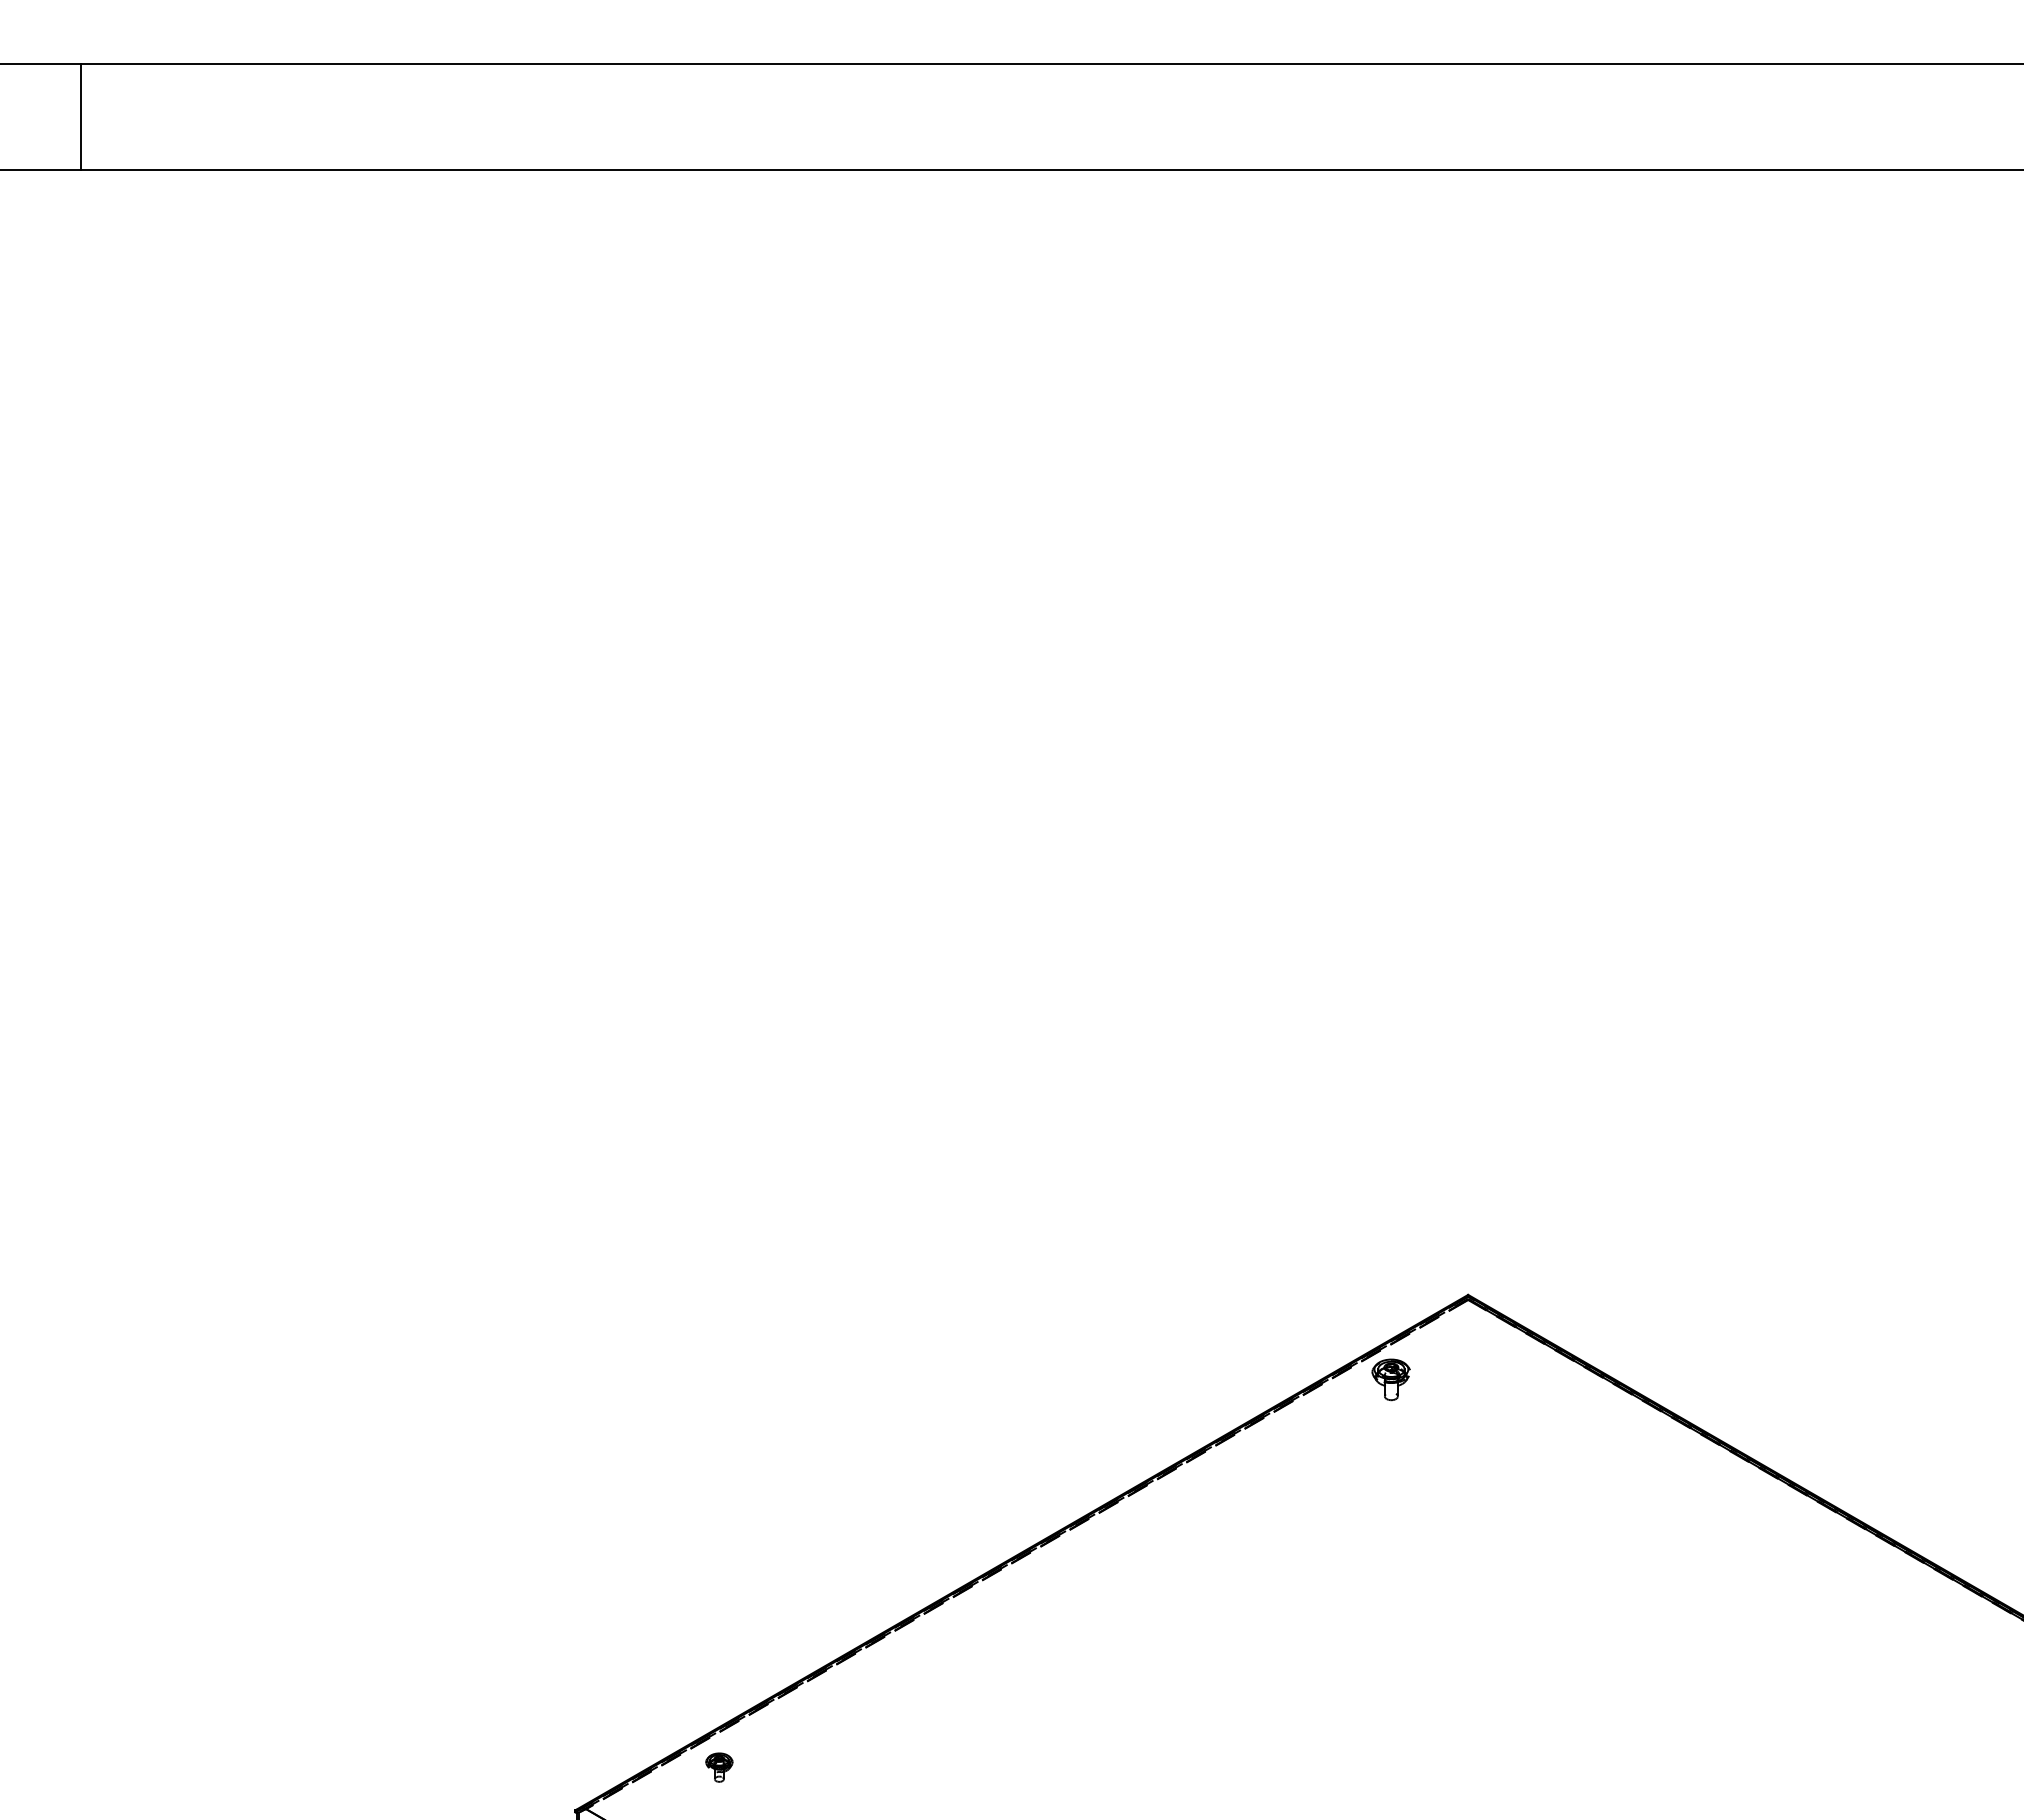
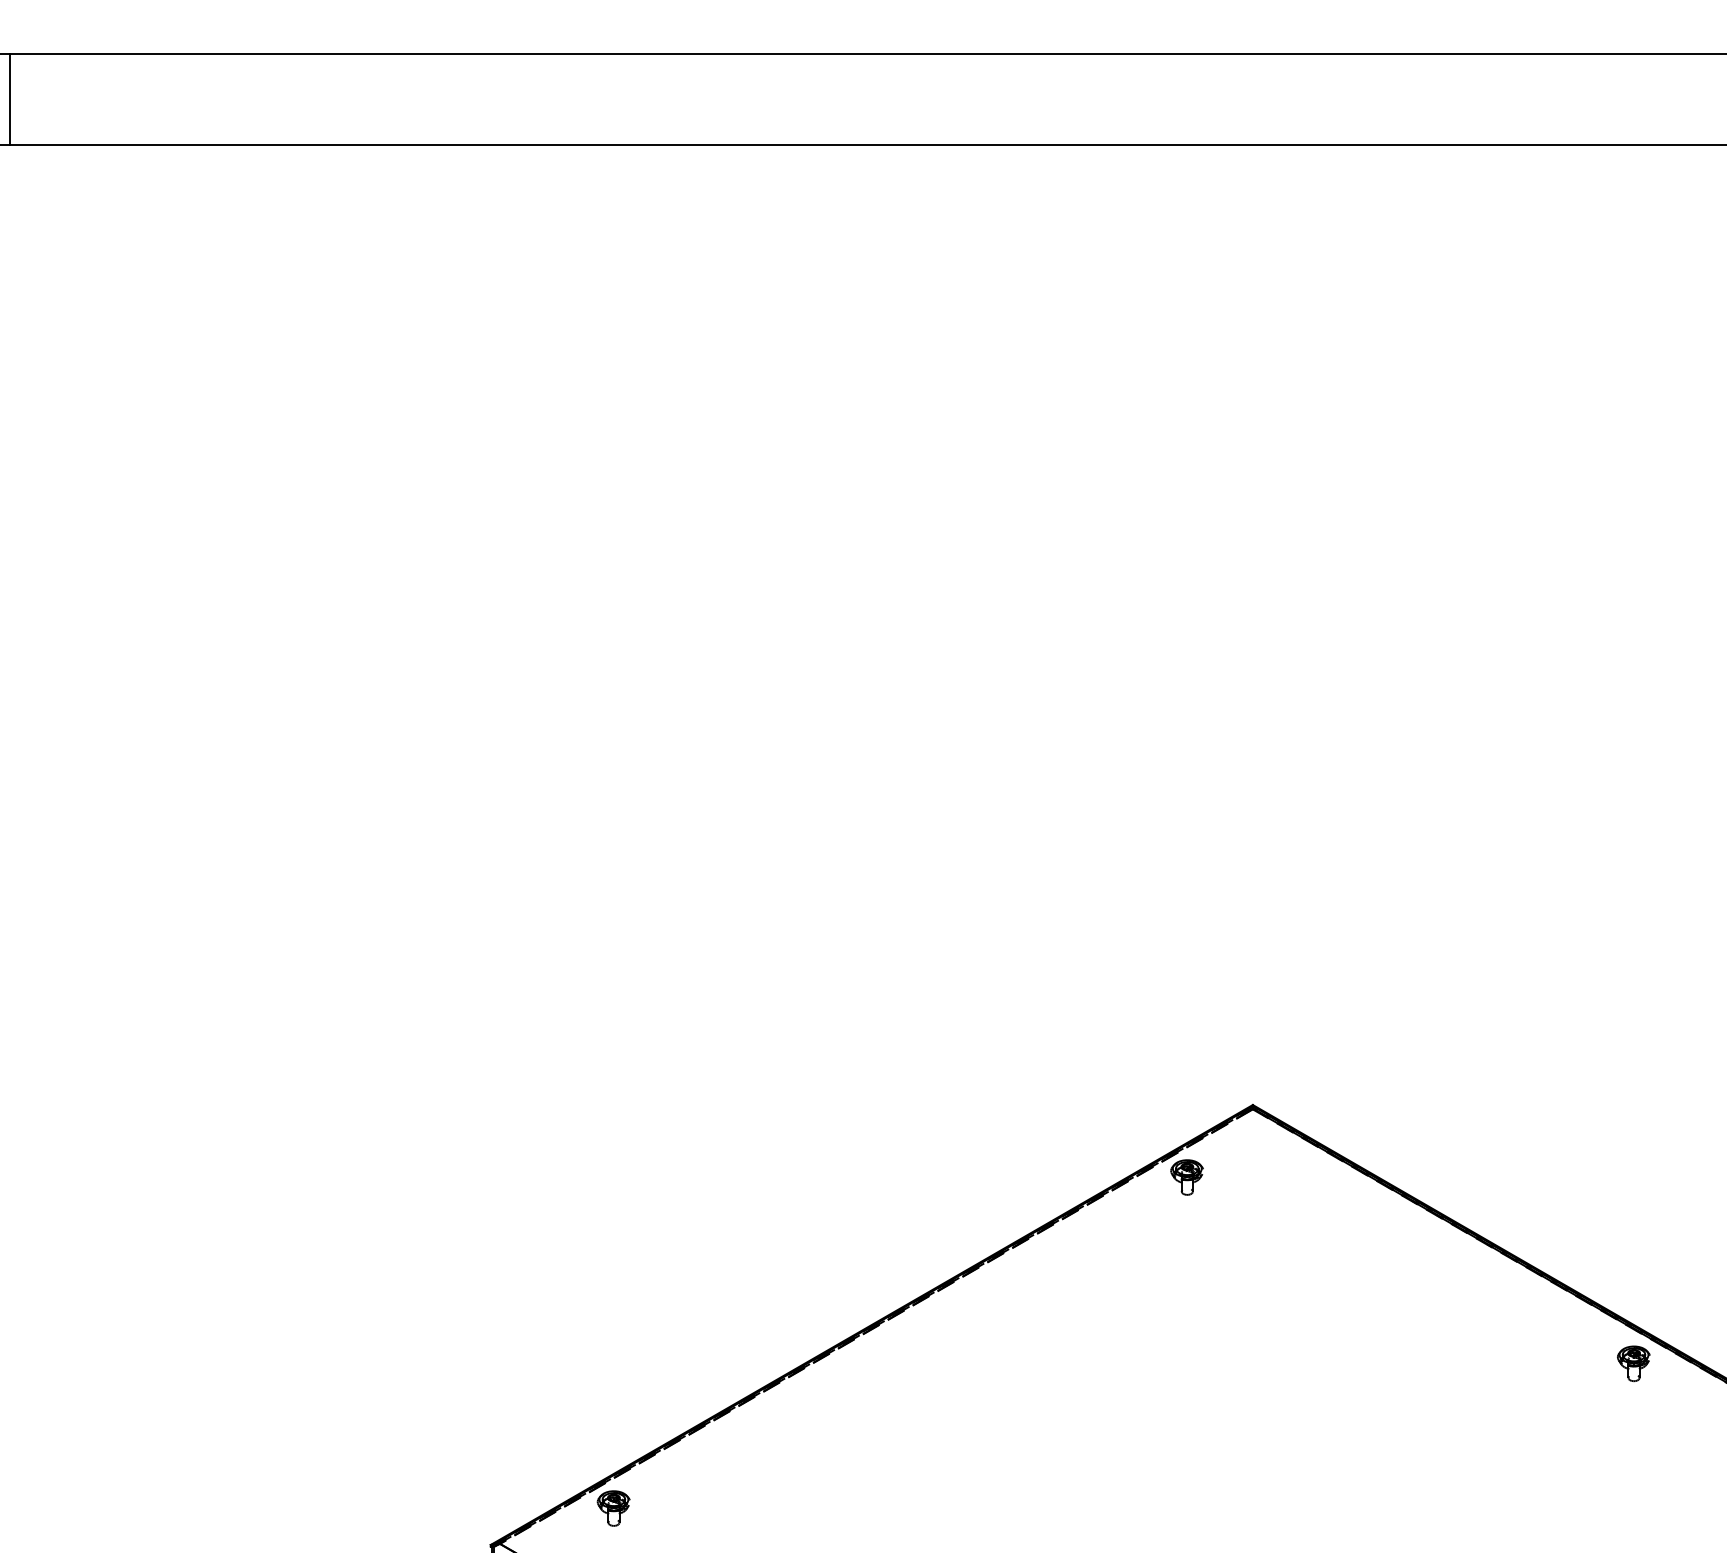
line: (81, 116) -> (9, 99), moved
part: (1914, 1598) -> (1633, 1364), added
part: (718, 1767) -> (612, 1508), size x1.43

